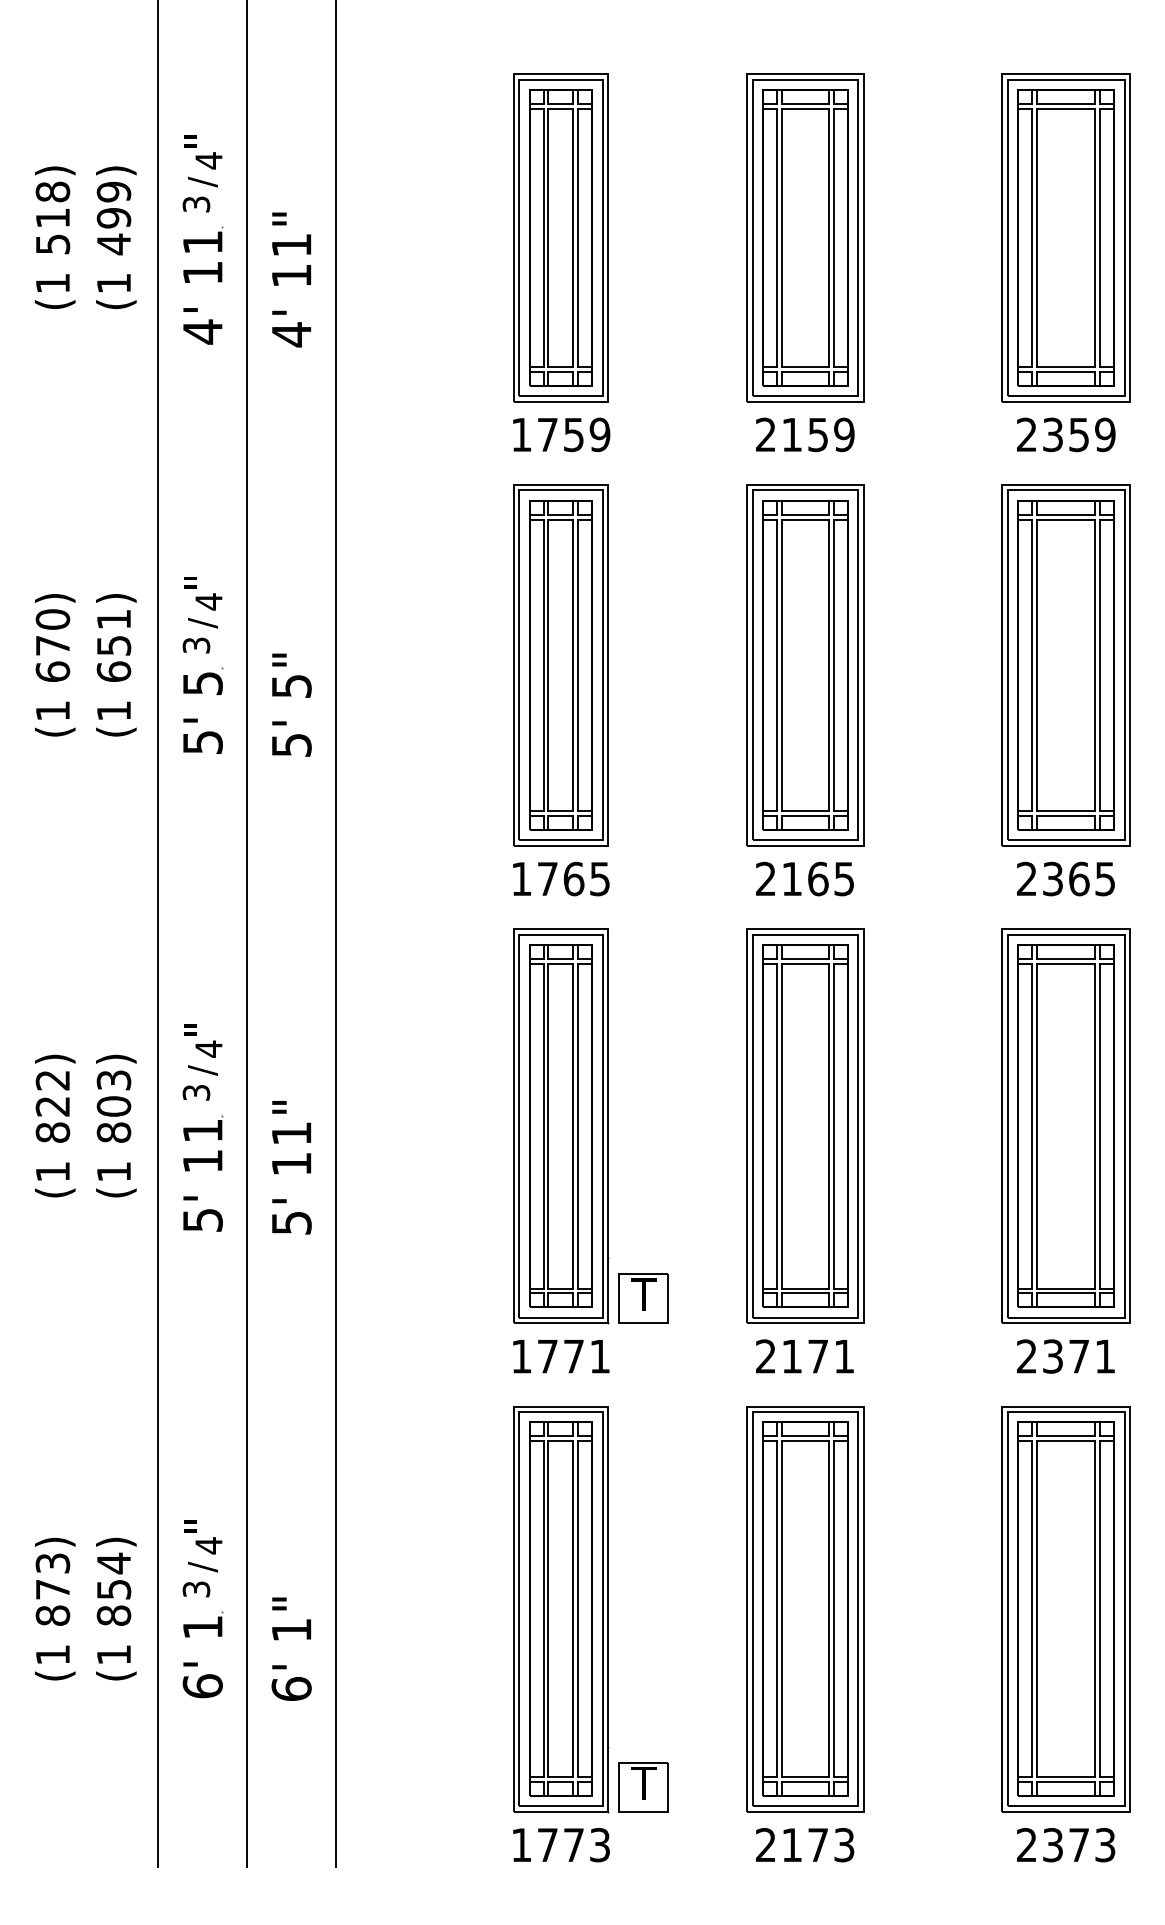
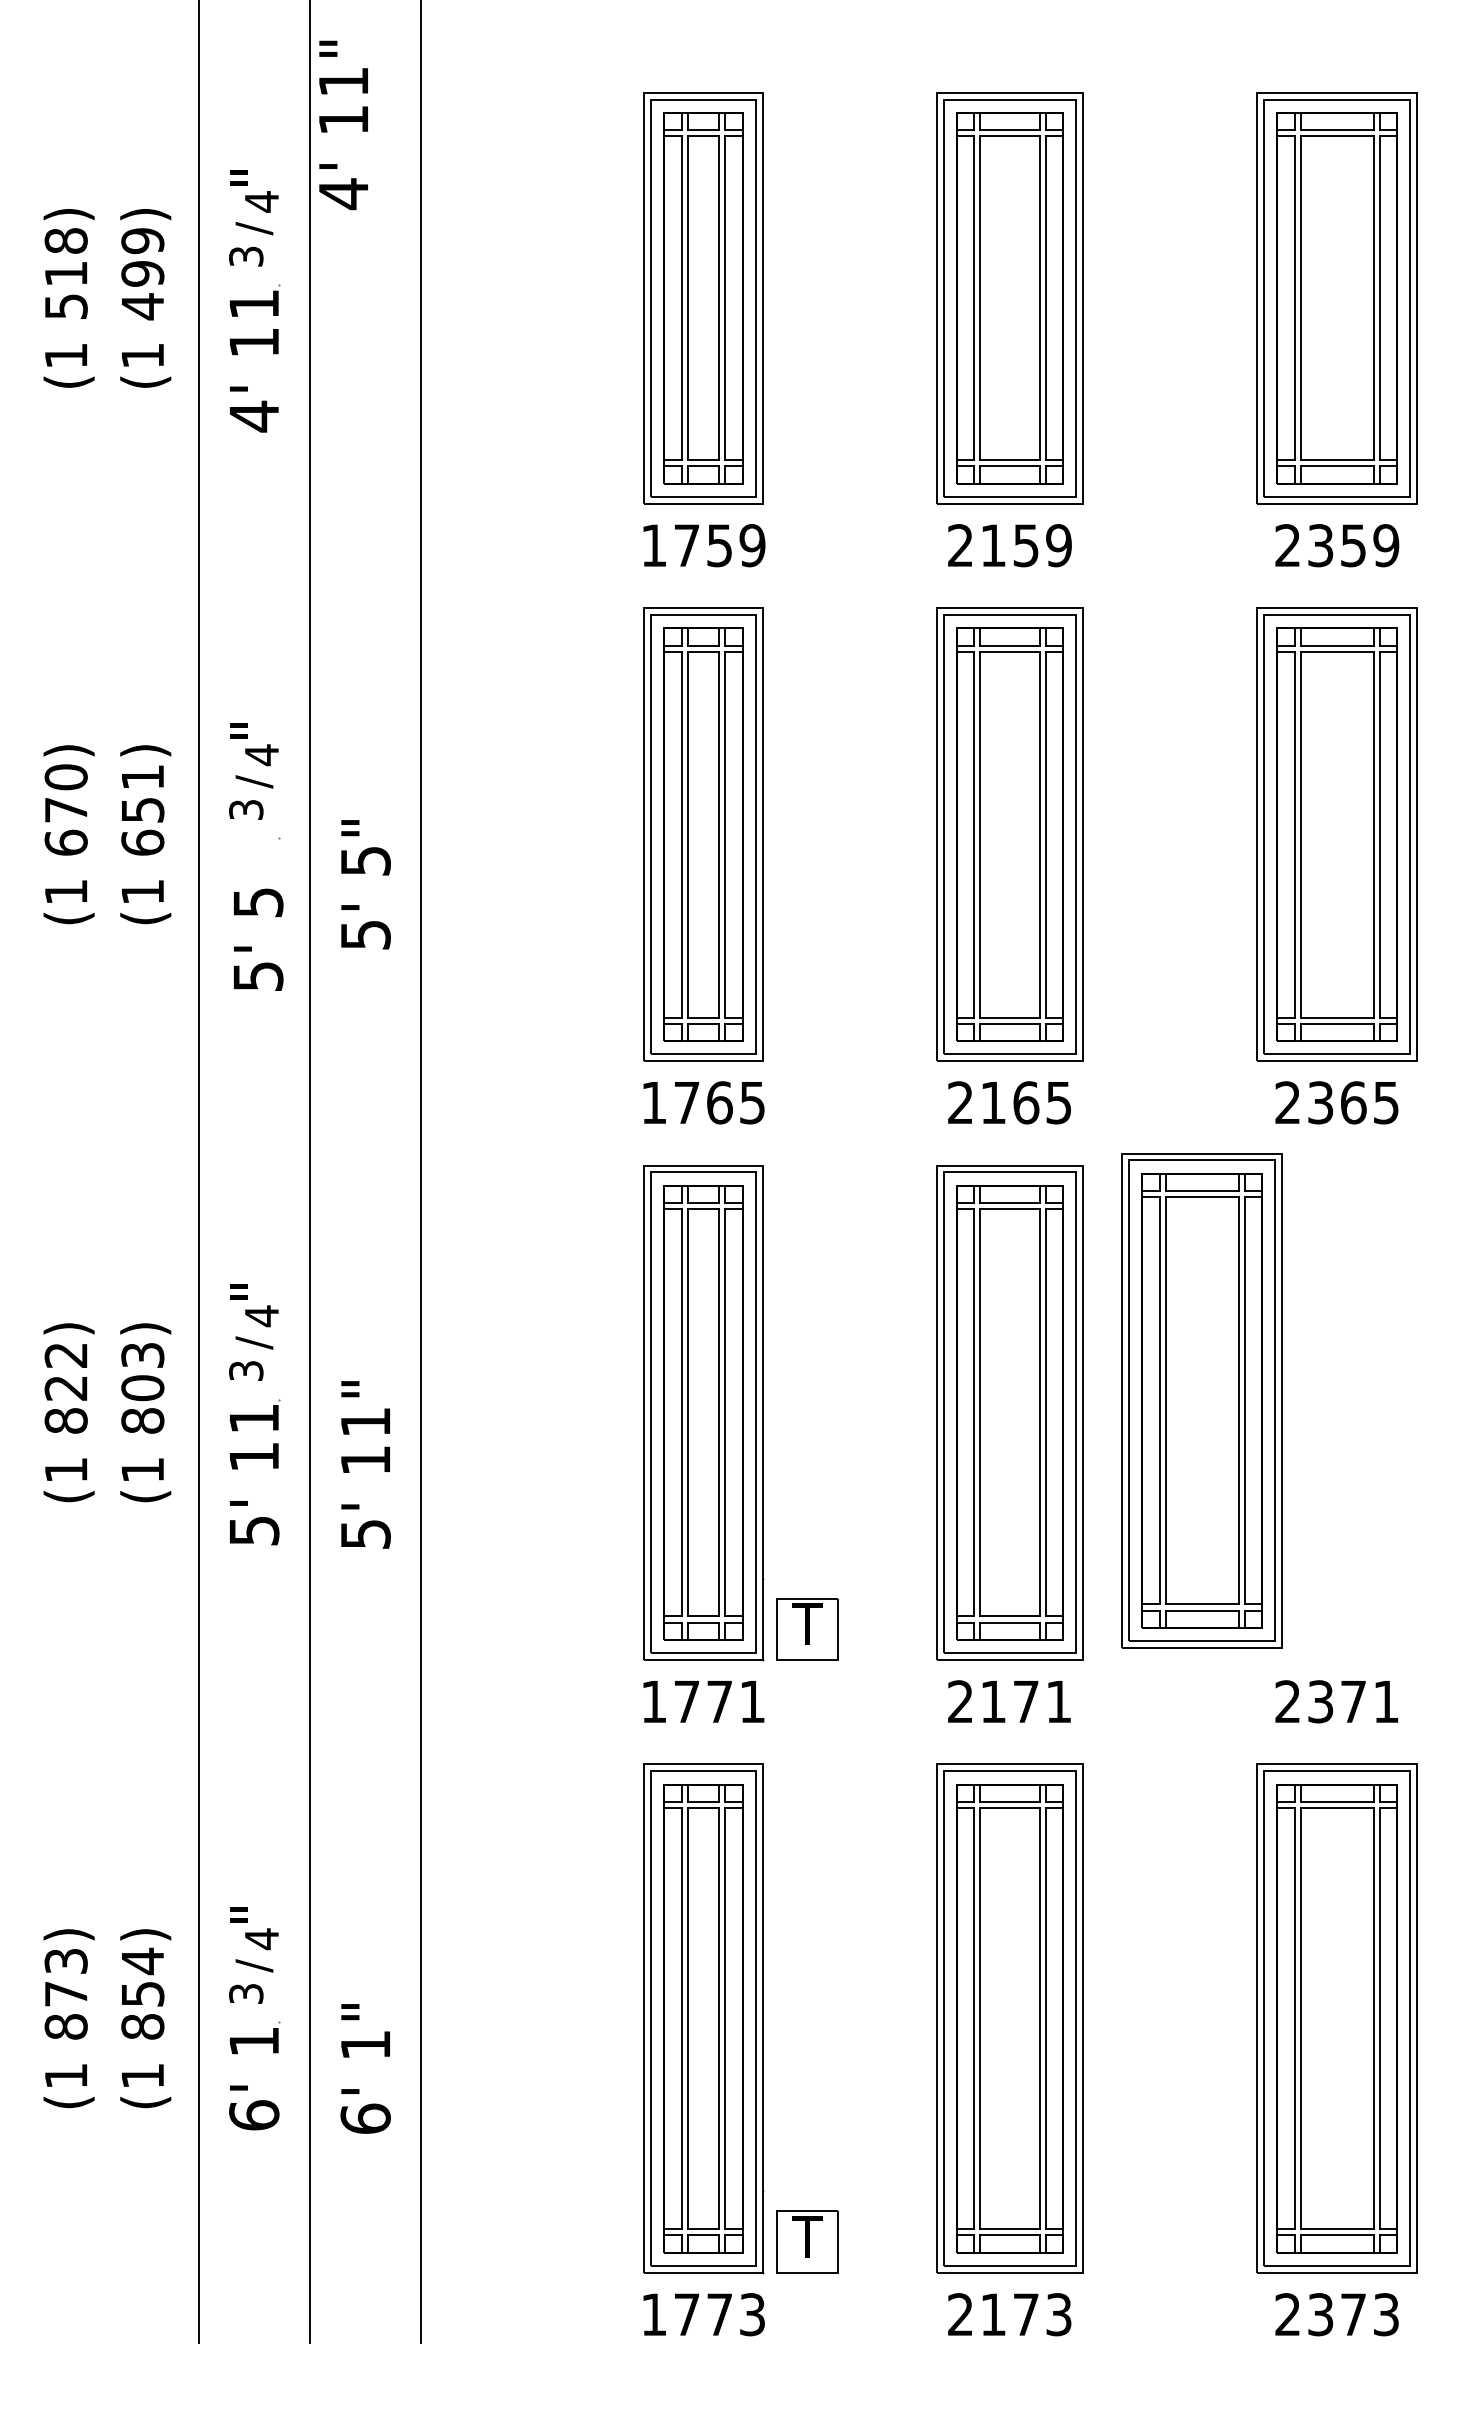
text: (291, 280) -> (343, 125), moved
text: (203, 712) -> (258, 939), moved
part: (1065, 1125) -> (1201, 1400), moved

